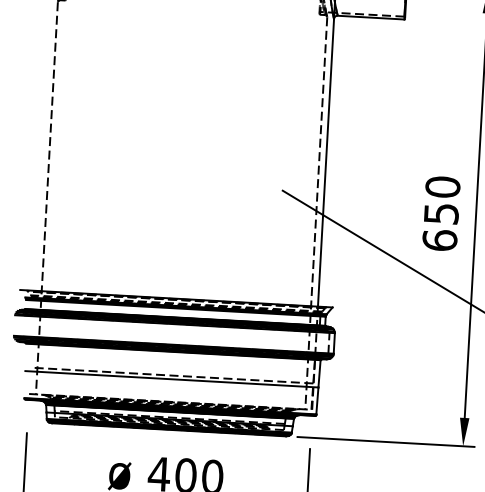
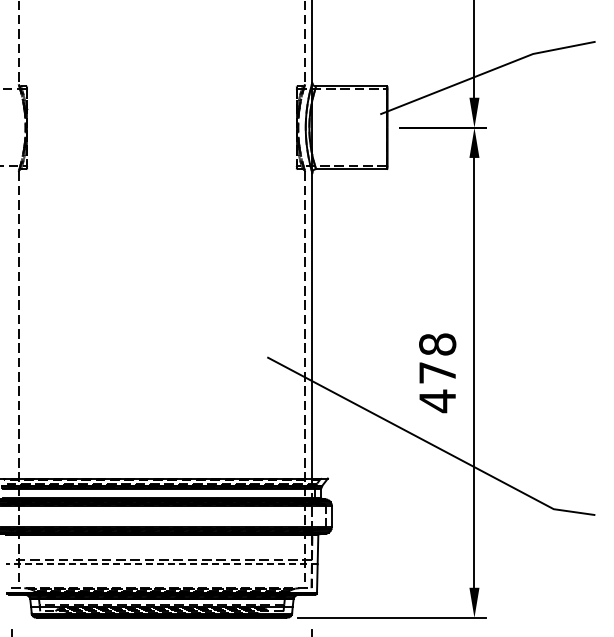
text: (441, 214) -> (437, 373), 650 -> 478
line: (171, 379) -> (161, 564), solid -> dashed

